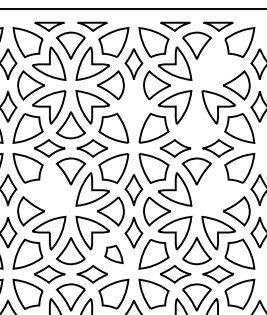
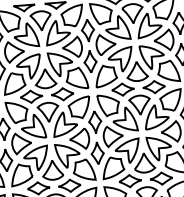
part: (218, 63) -> (149, 25), added
part: (133, 106) -> (90, 61), added
part: (196, 125) -> (137, 71), added
part: (49, 189) -> (33, 126), added
part: (218, 189) -> (156, 116), added
part: (113, 254) -> (84, 170), size x1.67

